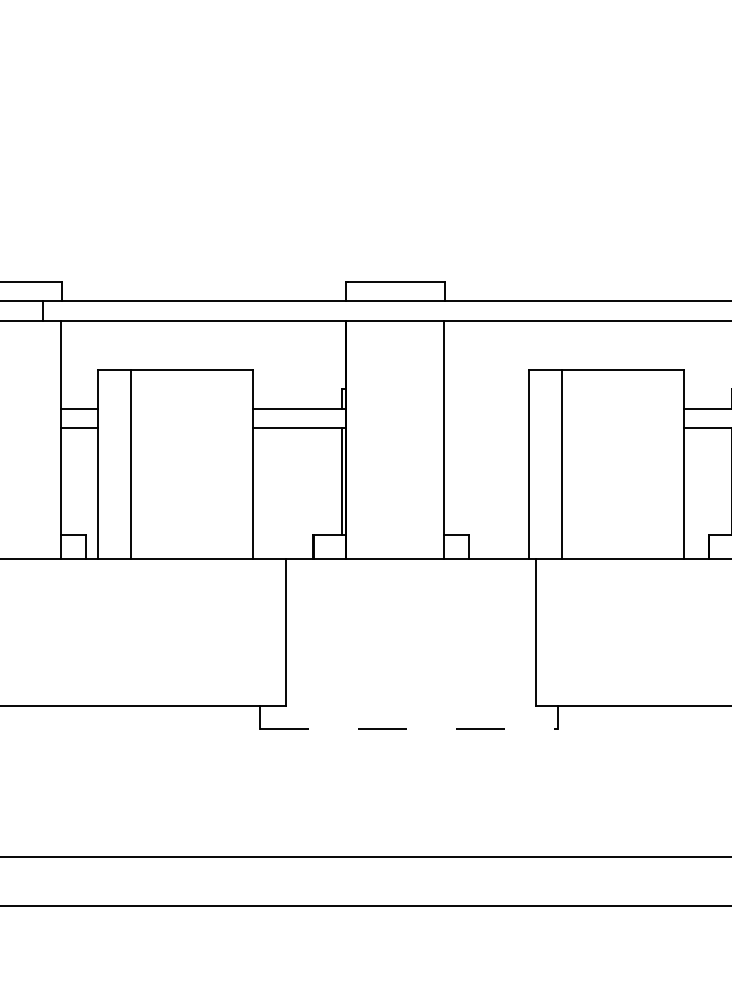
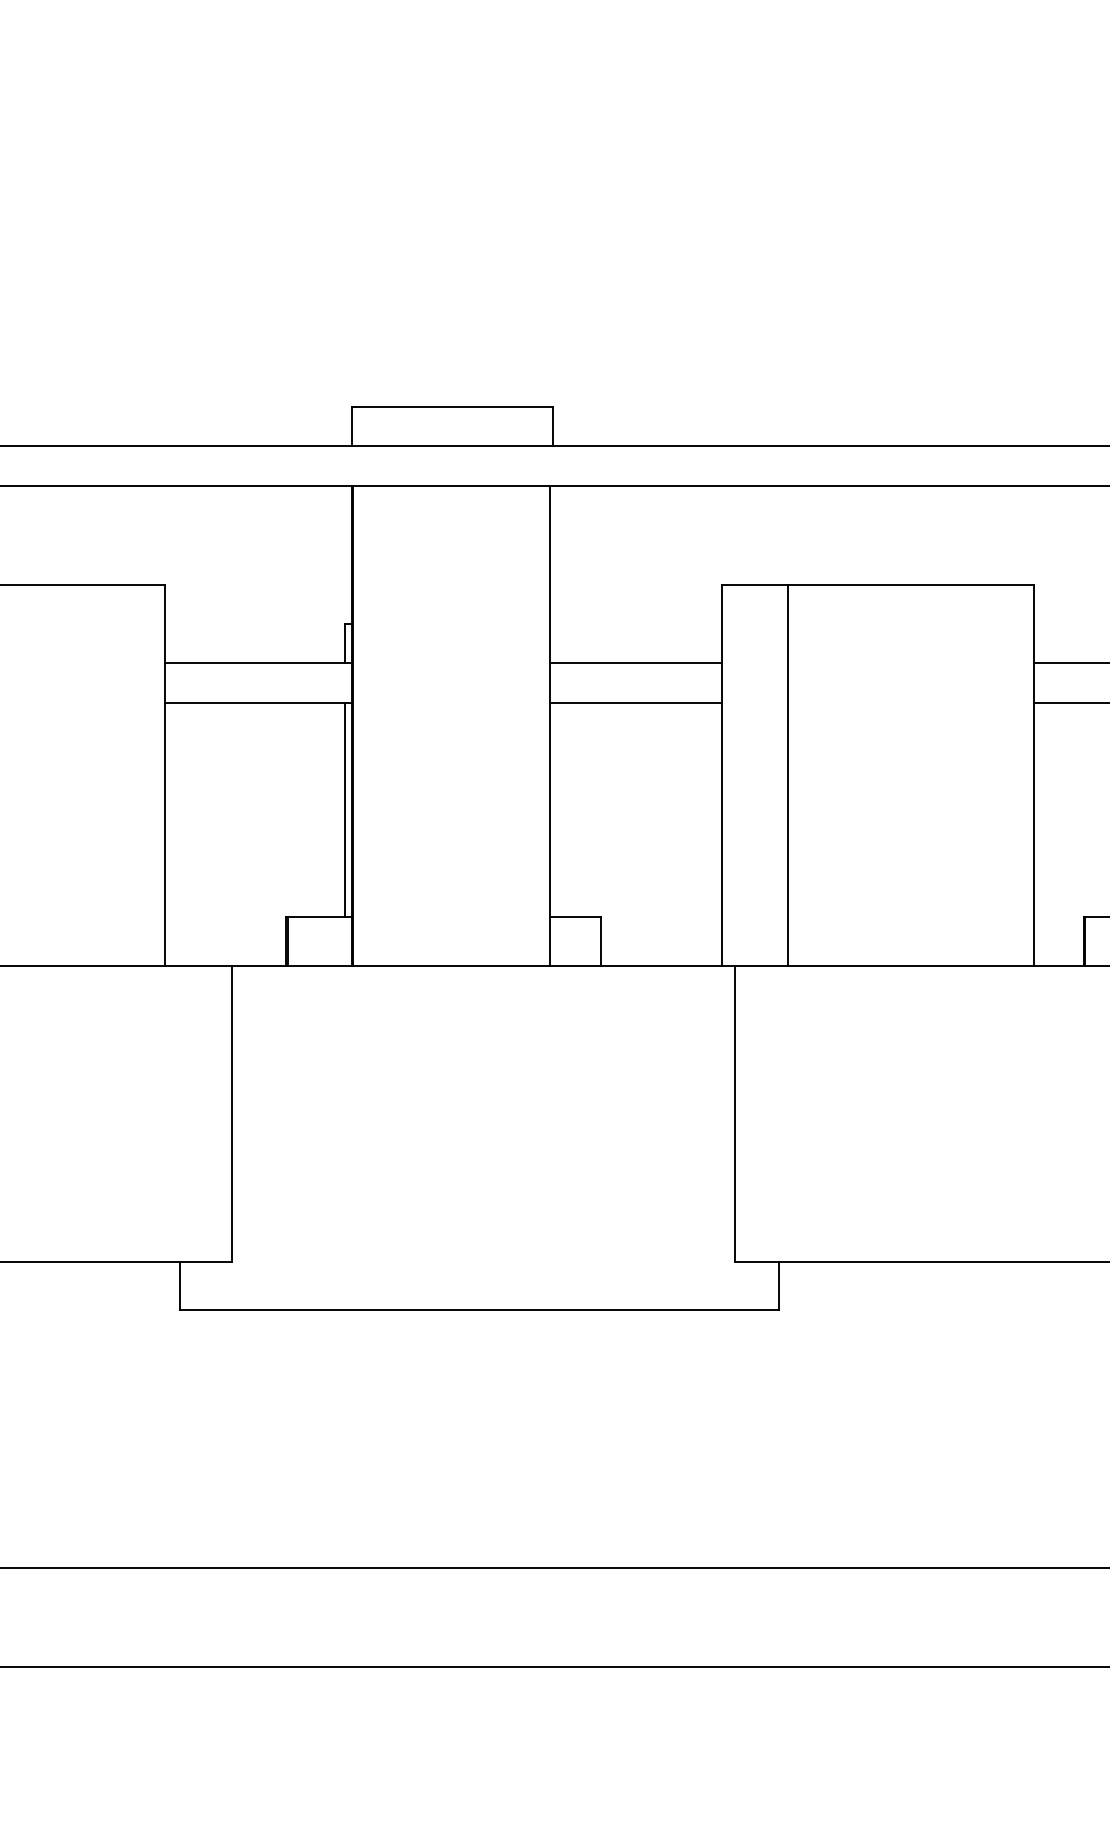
line: (486, 408) -> (636, 662), added
line: (486, 428) -> (636, 702), added
line: (408, 729) -> (478, 1310), dashed -> solid

